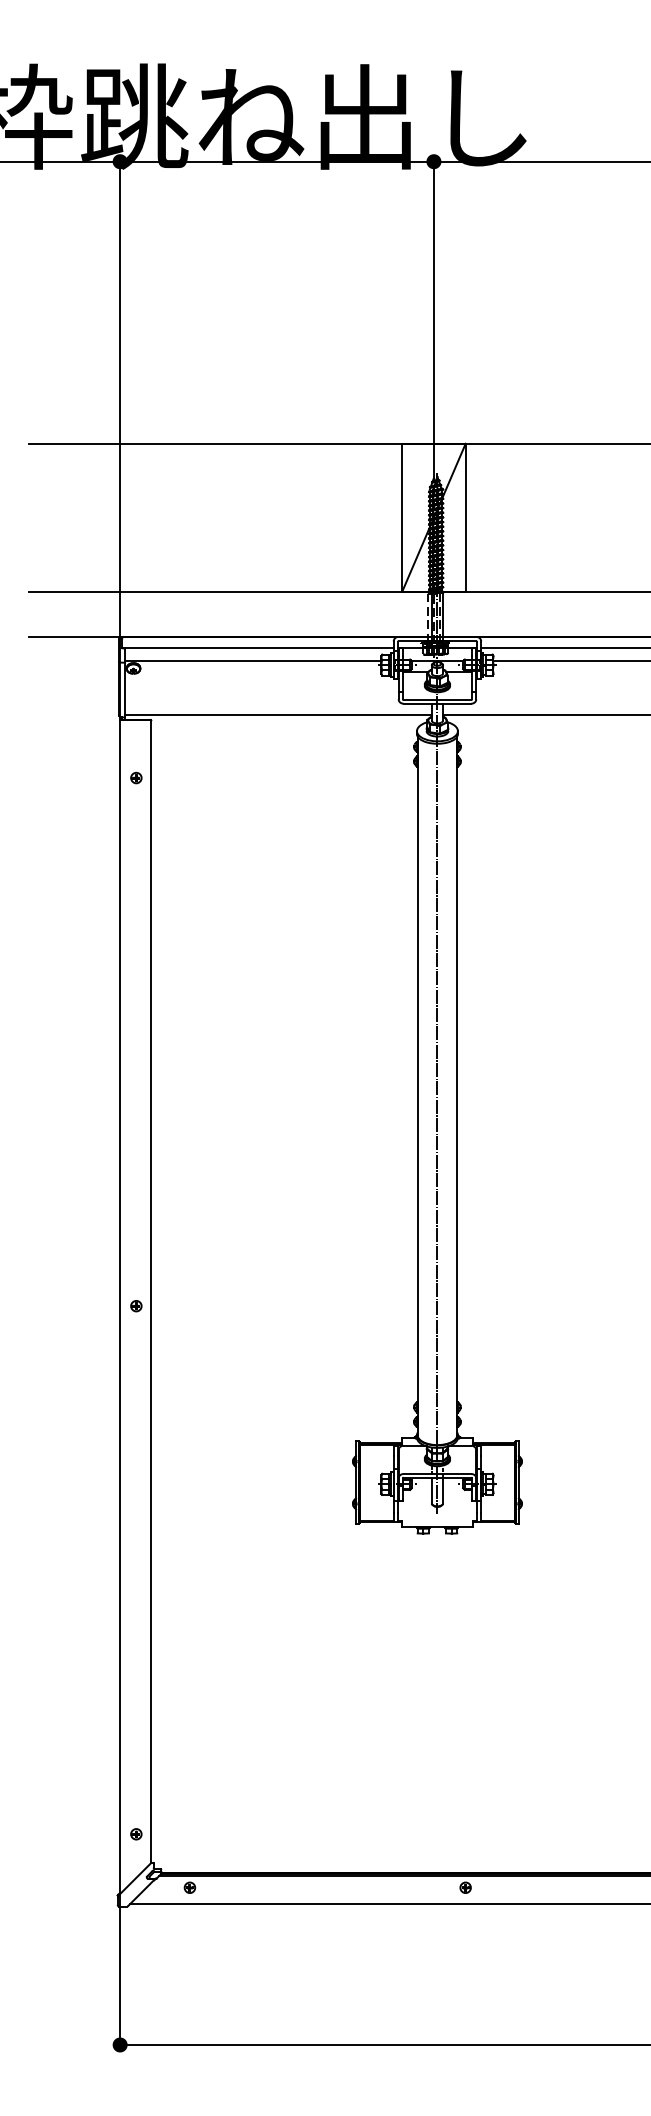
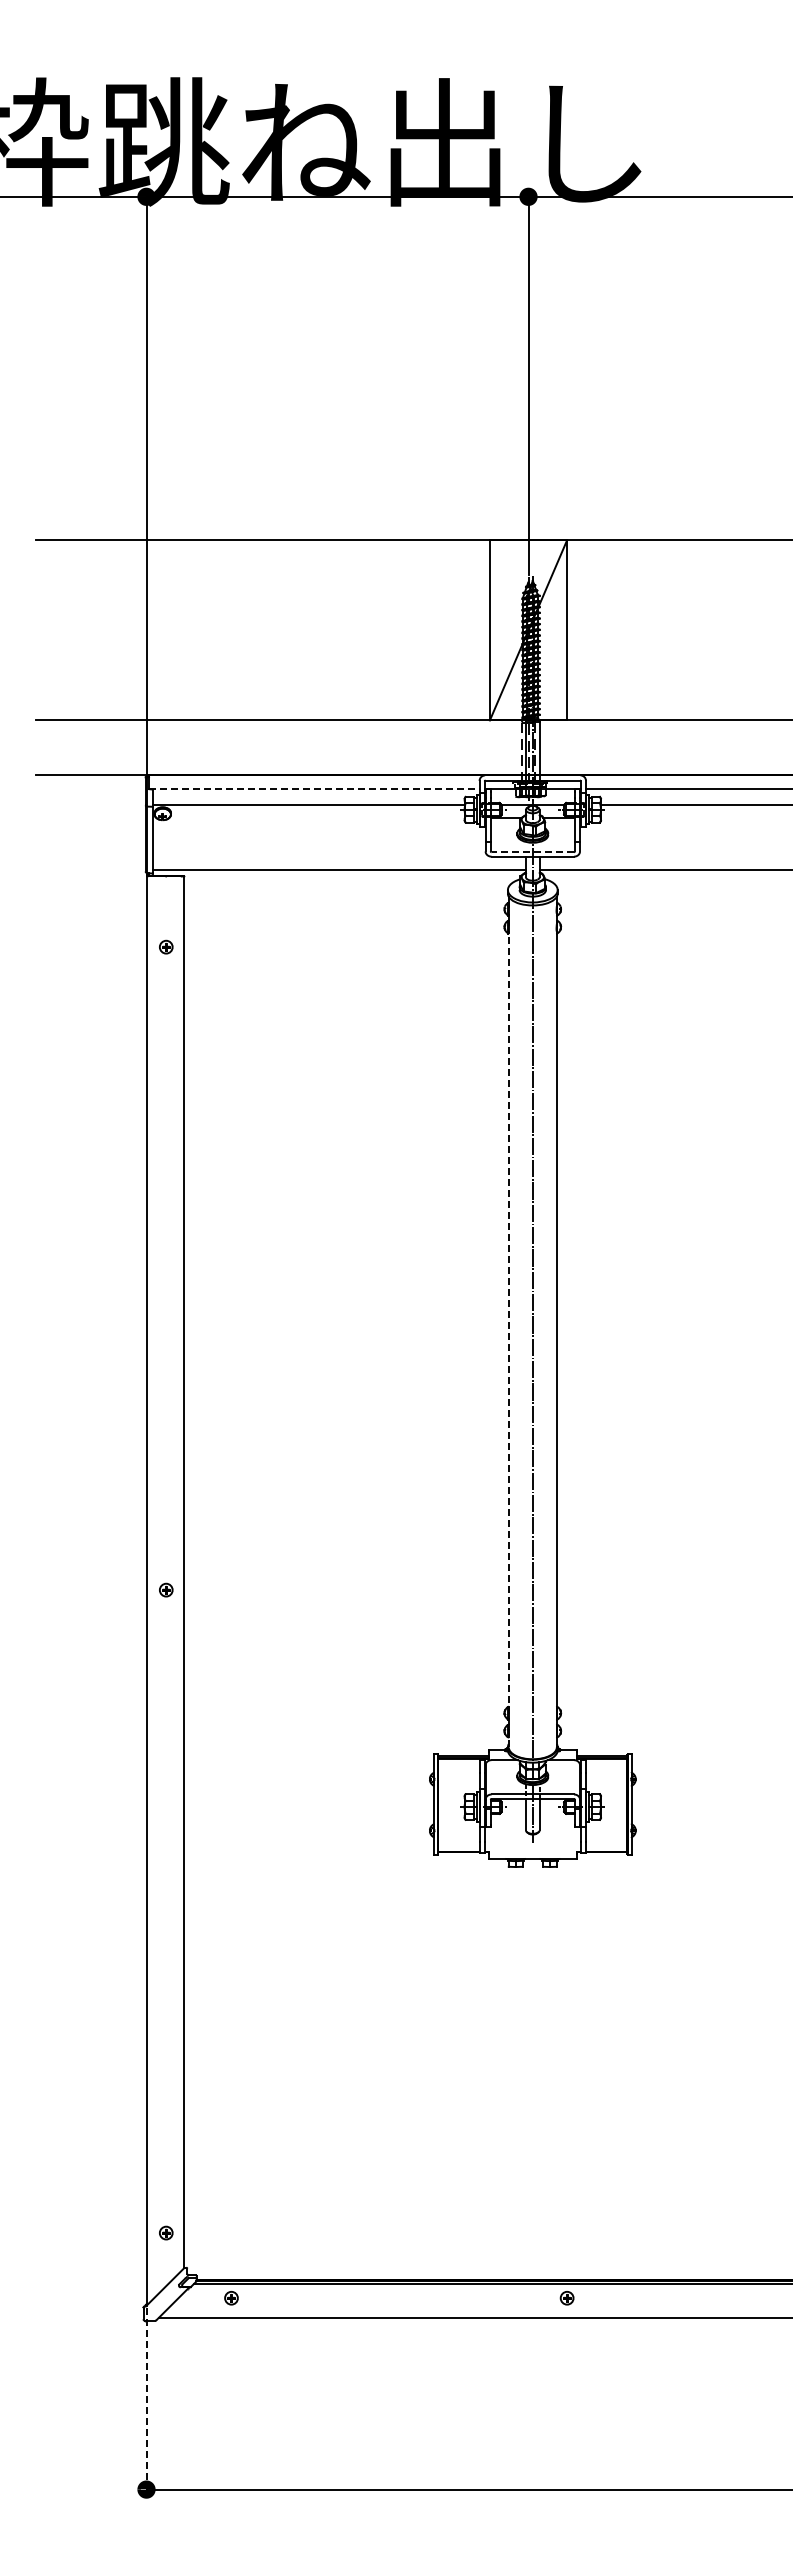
line: (258, 648) -> (314, 789), solid -> dashed
line: (437, 700) -> (532, 852), solid -> dashed
line: (417, 1101) -> (508, 1340), solid -> dashed
line: (120, 1970) -> (146, 2399), solid -> dashed

